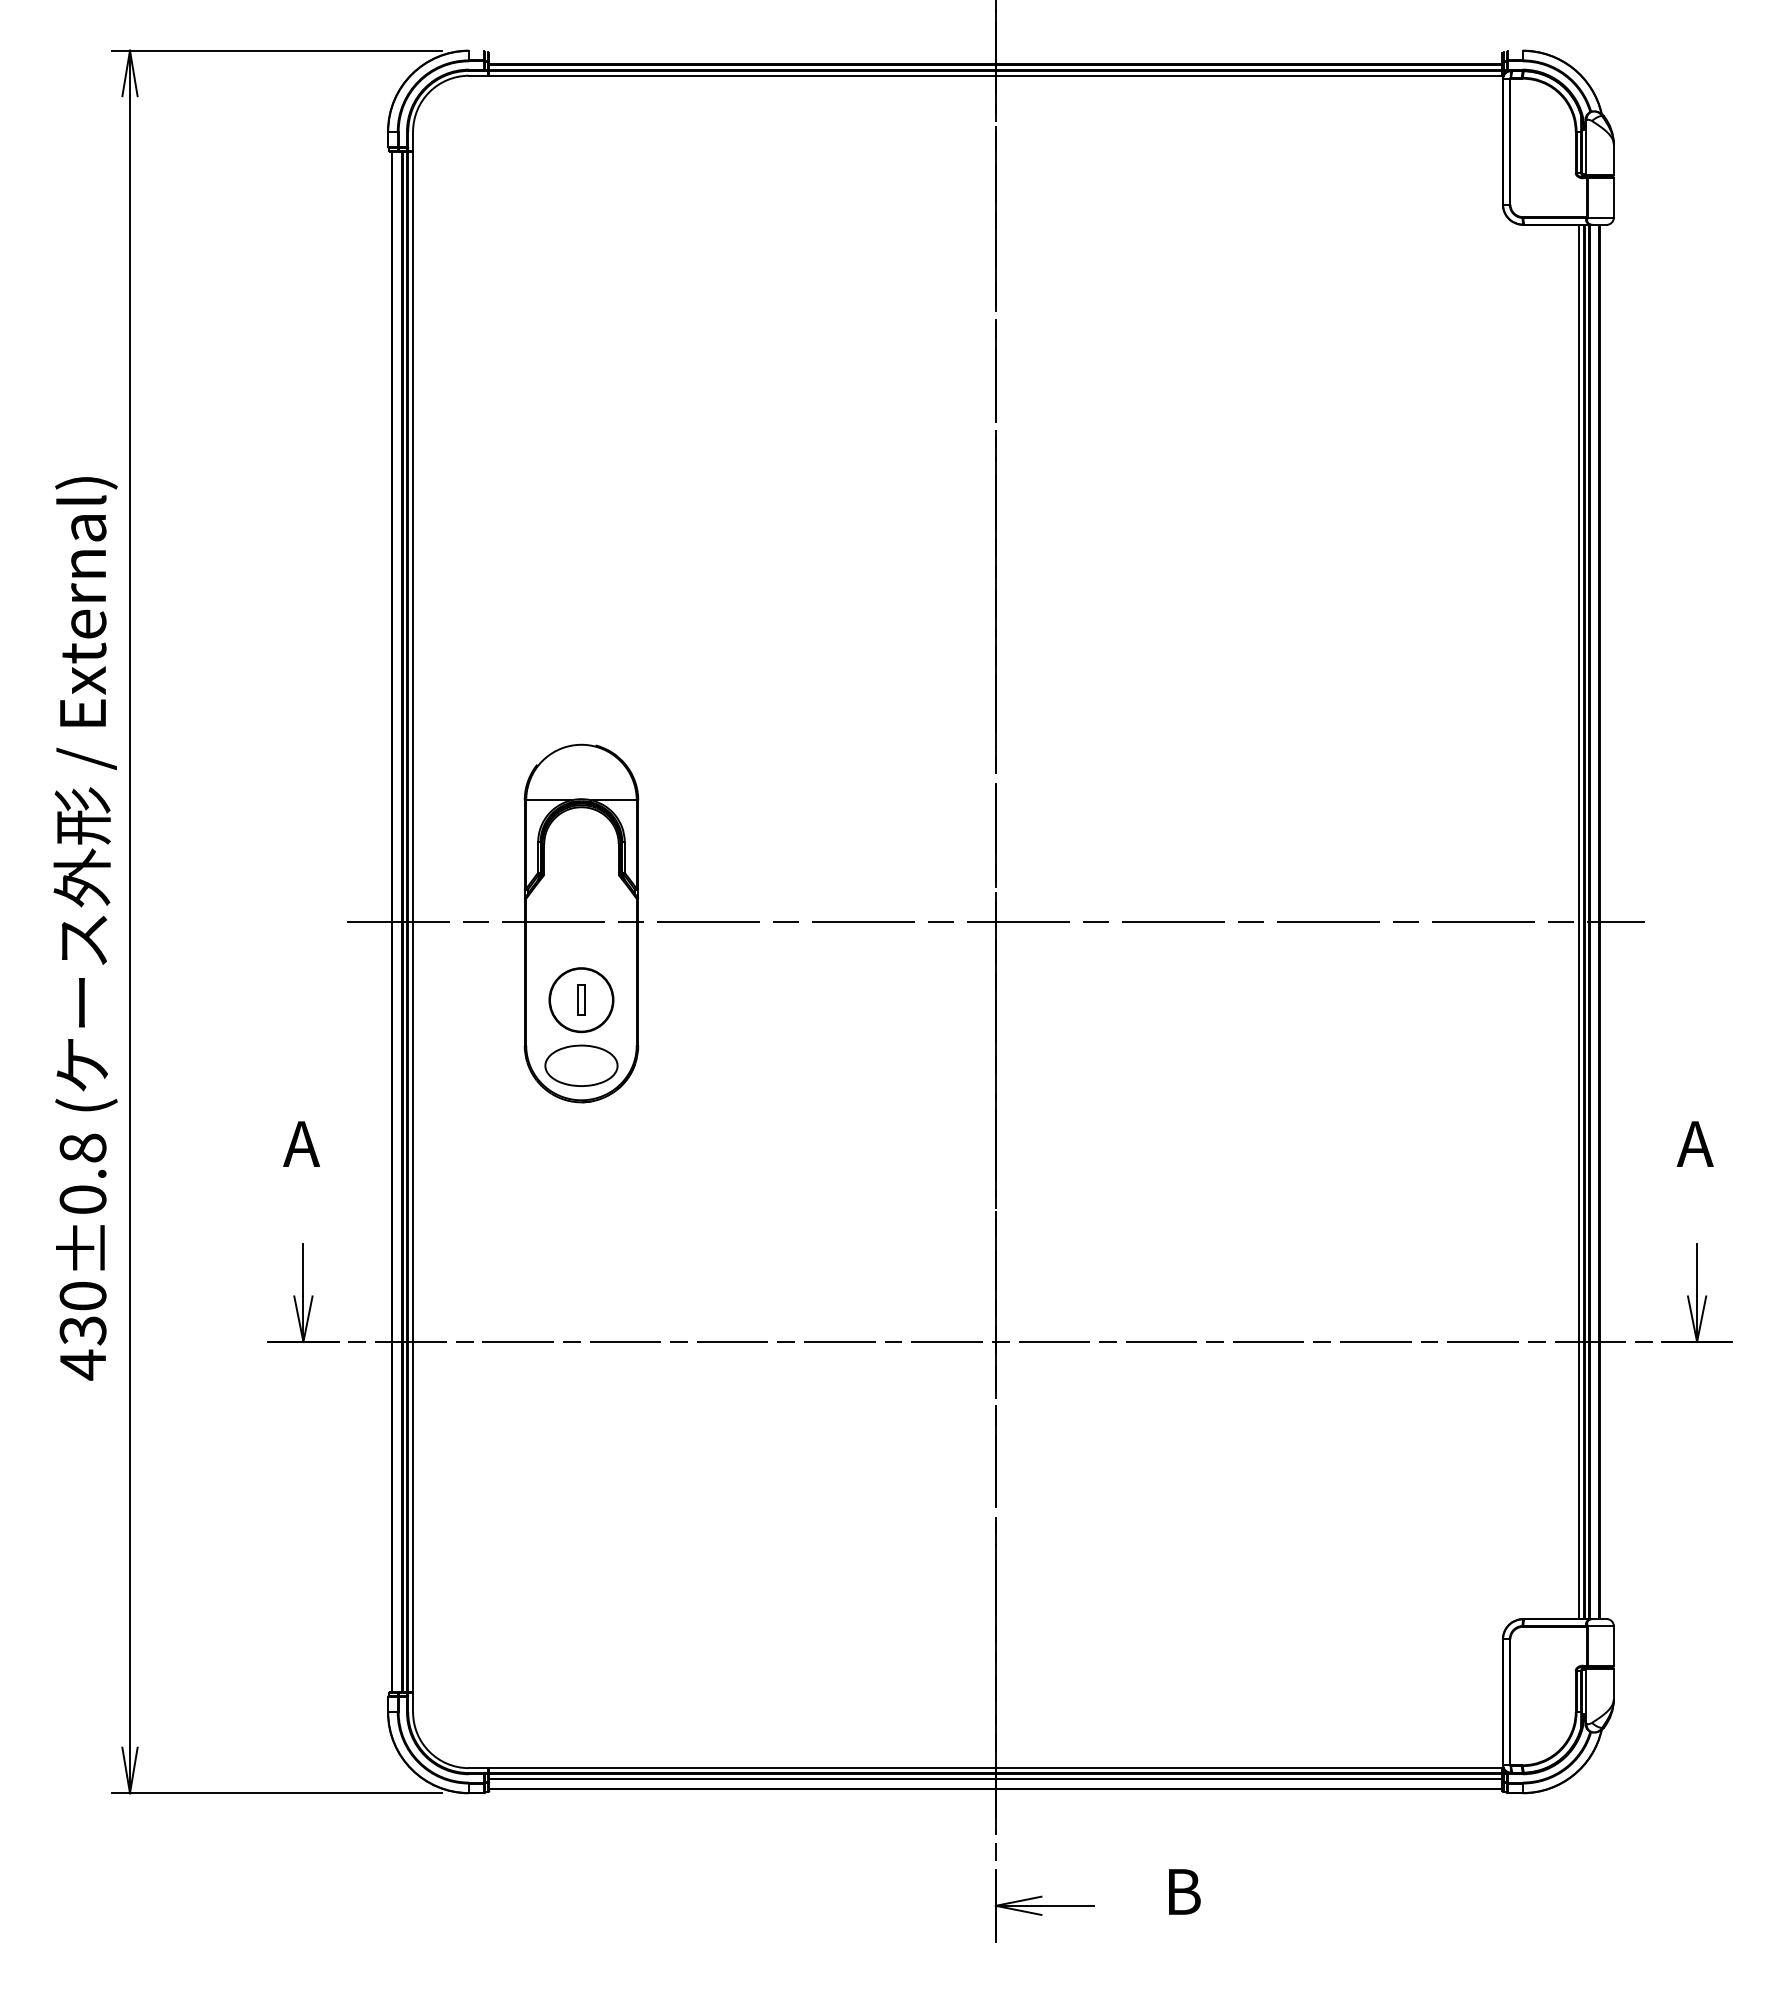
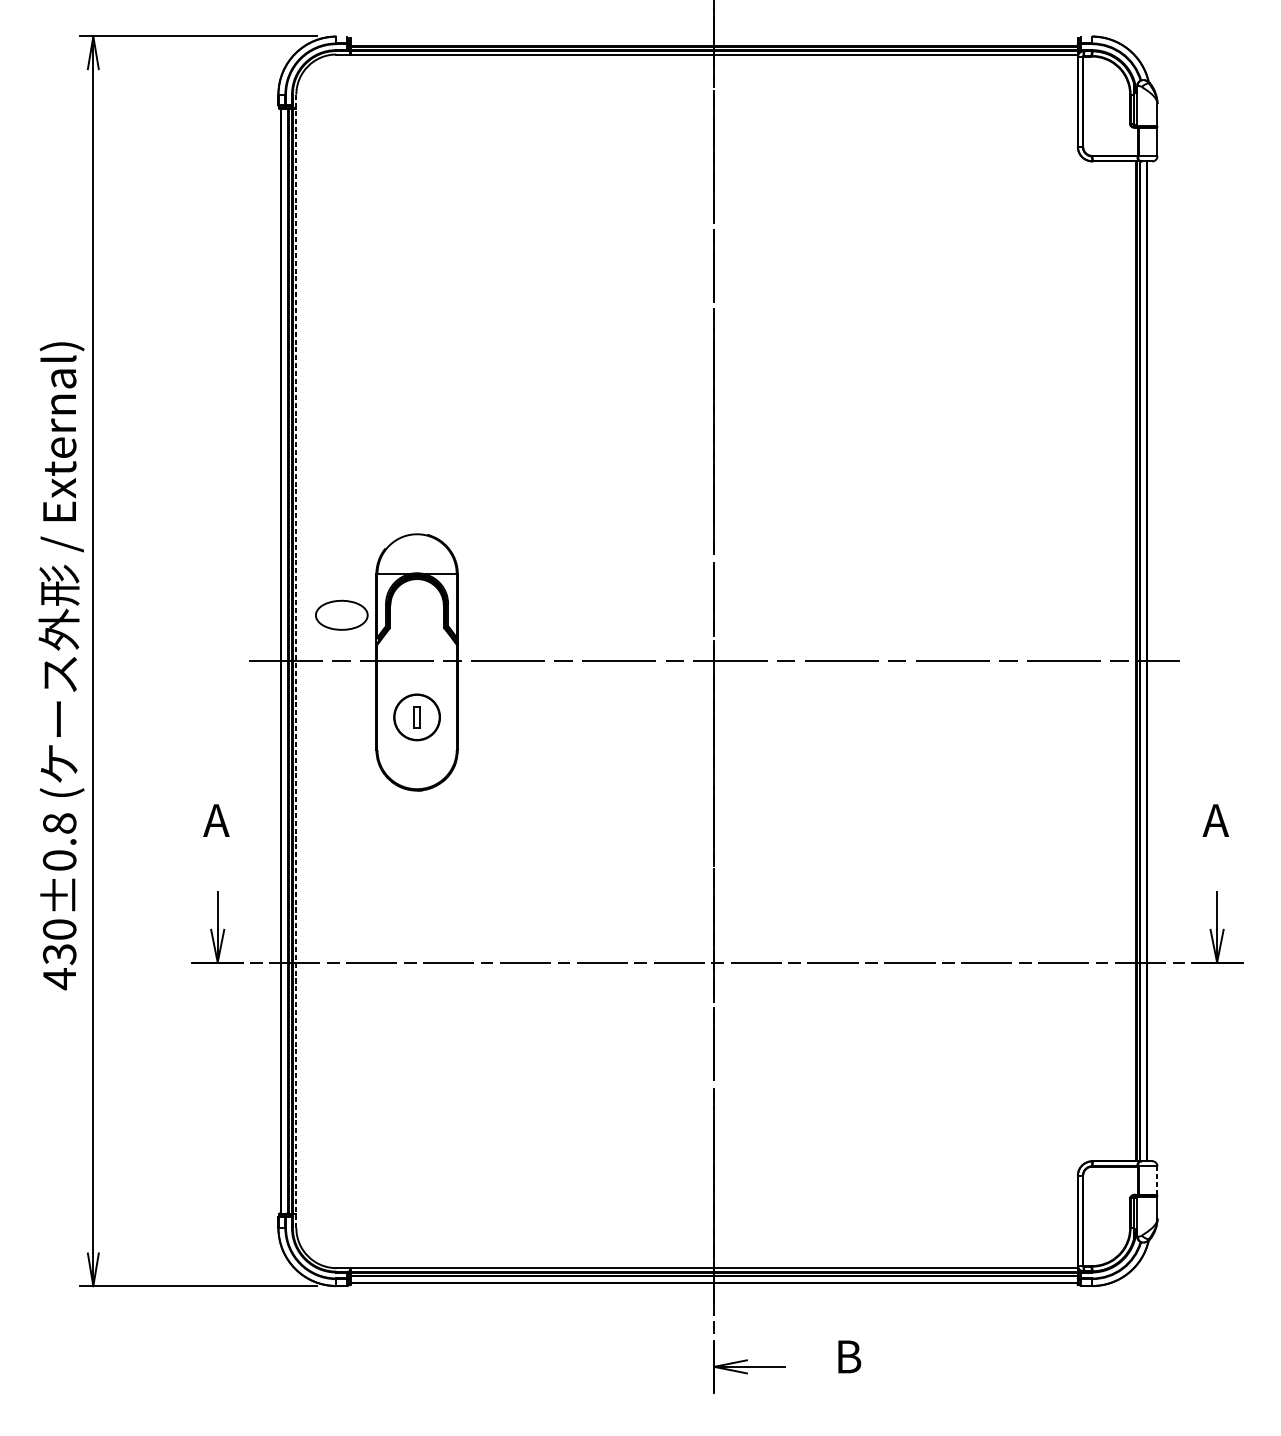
line: (413, 921) -> (296, 660), solid -> dashed
line: (1578, 921) -> (1132, 660), removed
part: (581, 1065) -> (341, 615), moved
line: (1613, 1645) -> (1157, 1180), solid -> dashed

